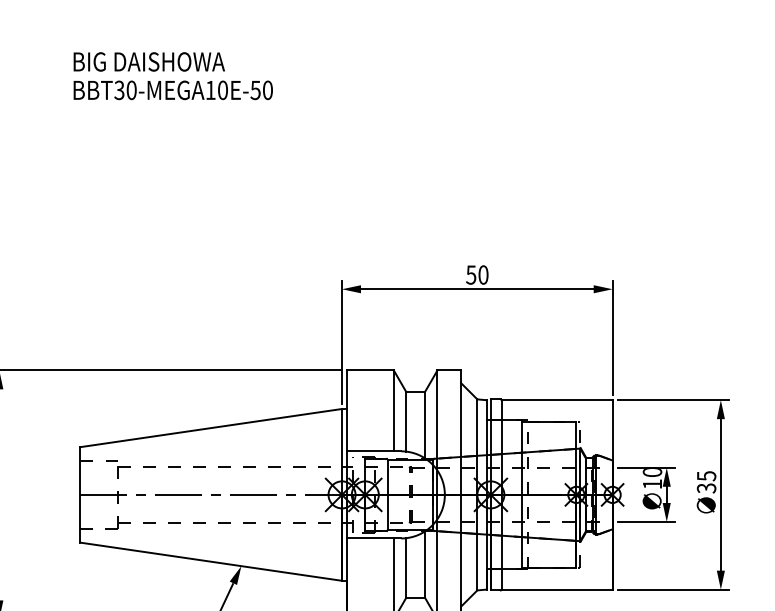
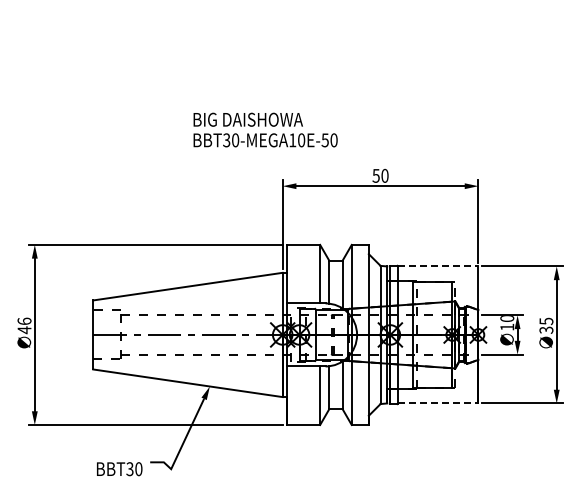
text: (173, 75) -> (265, 129), moved
line: (557, 400) -> (438, 266), solid -> dashed
line: (557, 589) -> (438, 403), solid -> dashed

